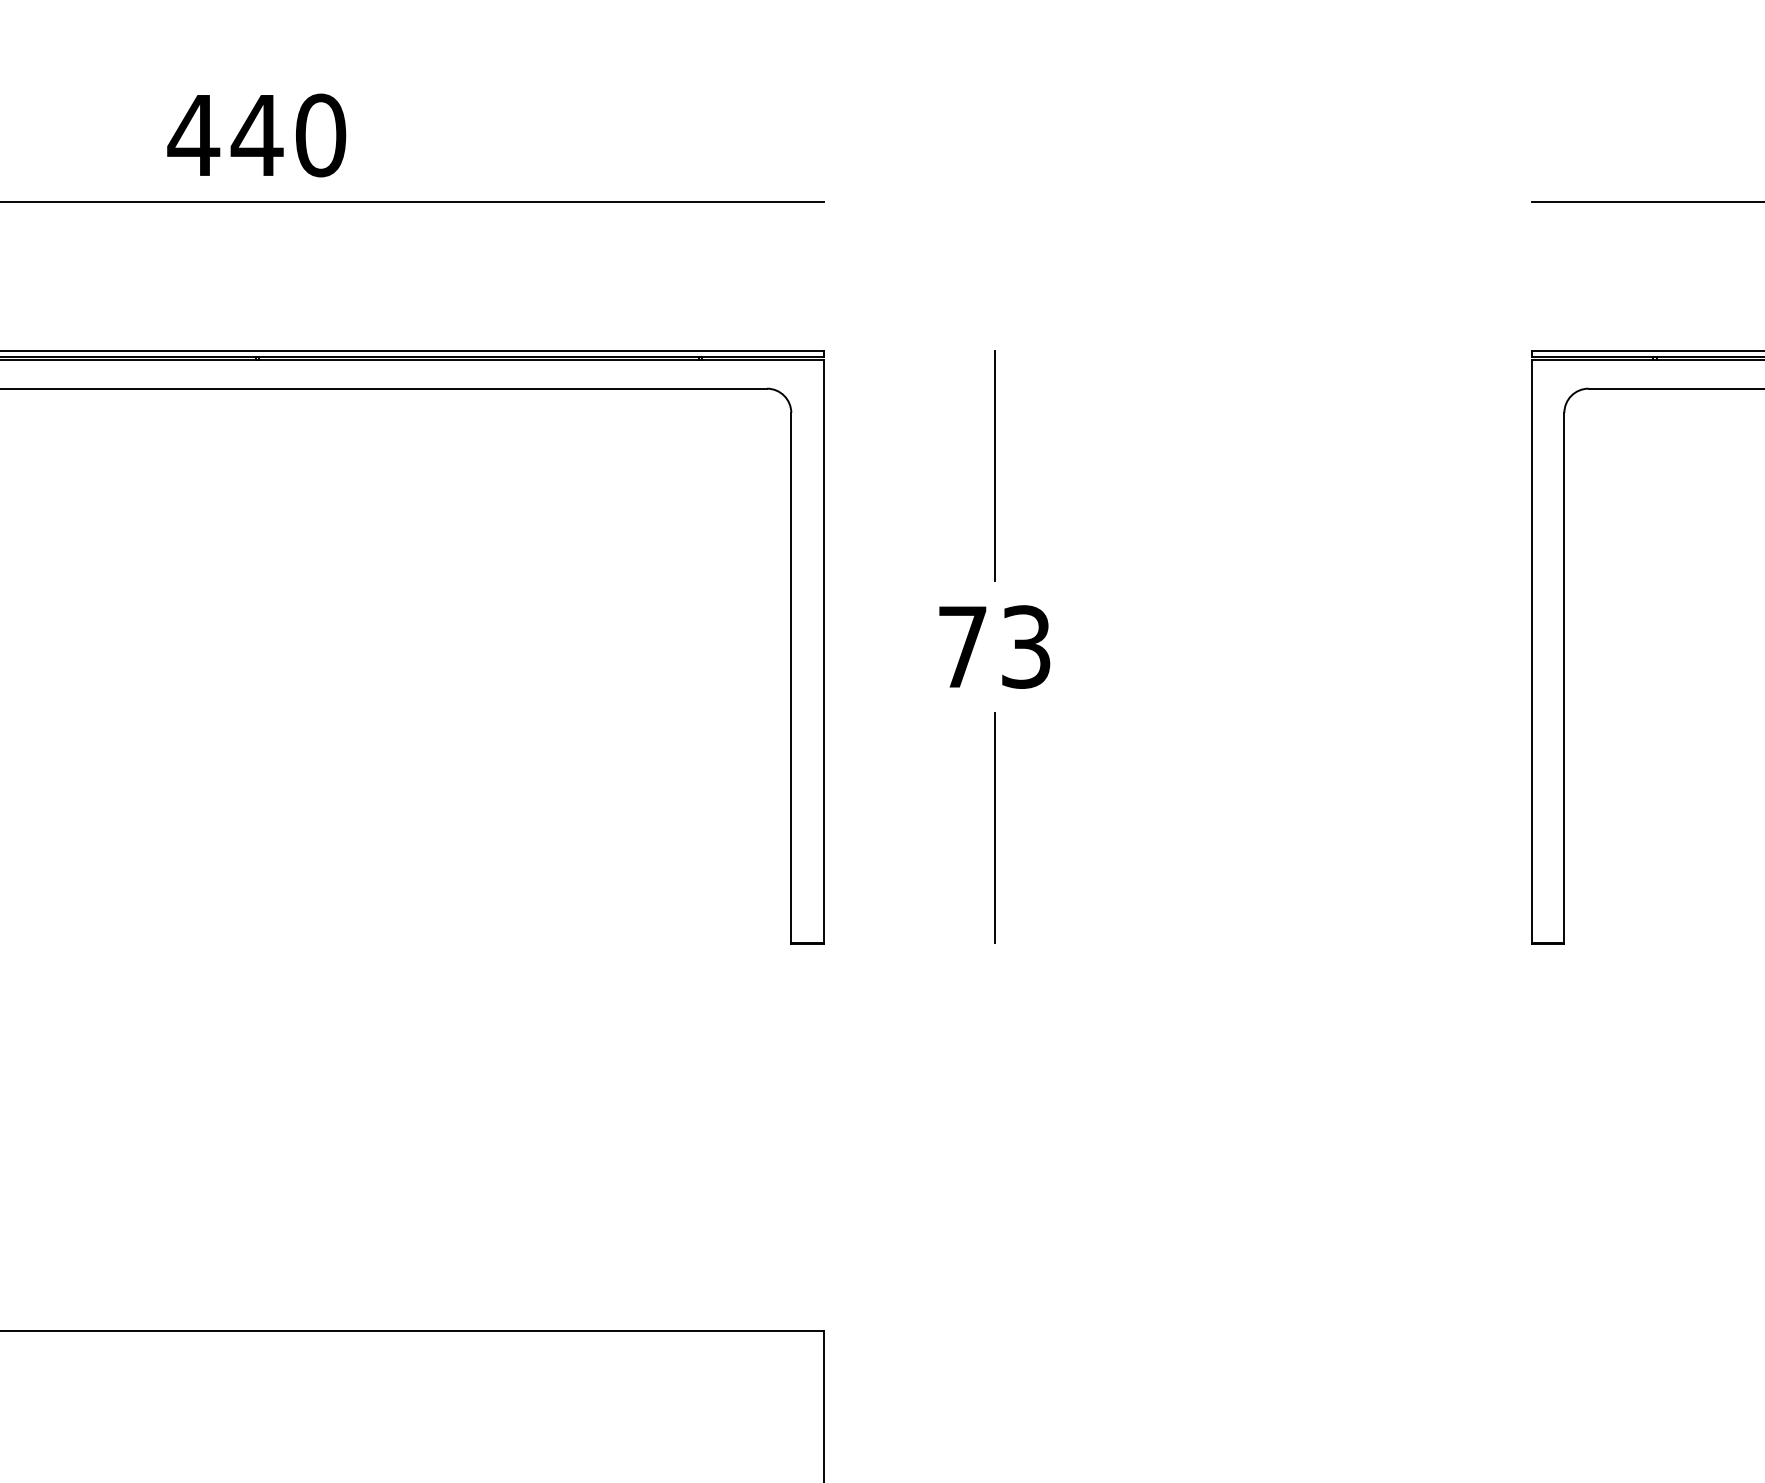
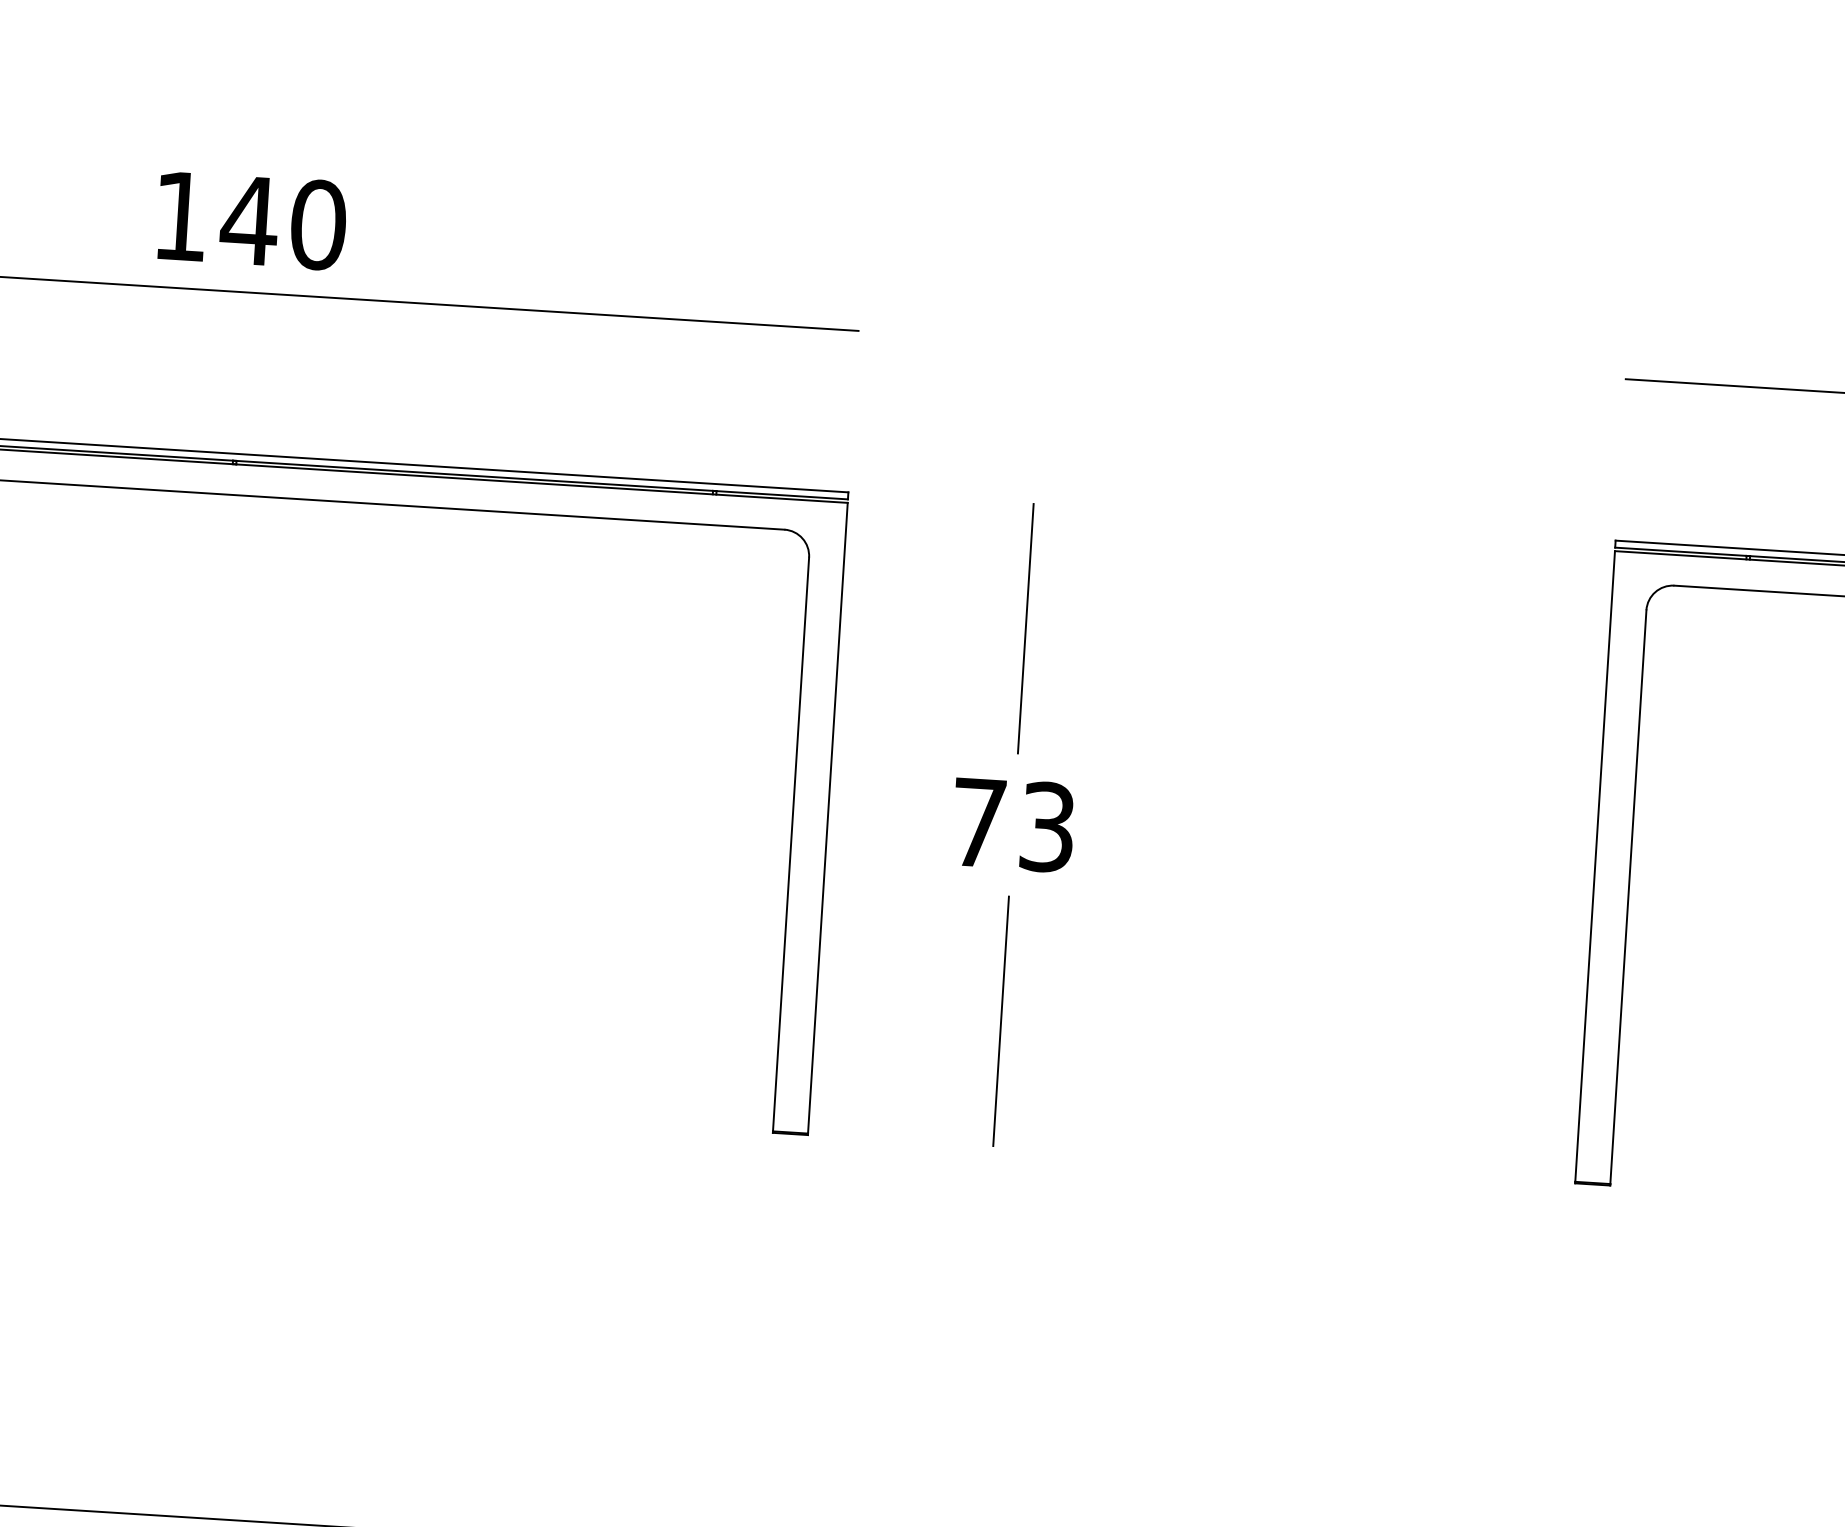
text: (193, 135) -> (180, 216), 440 -> 140

